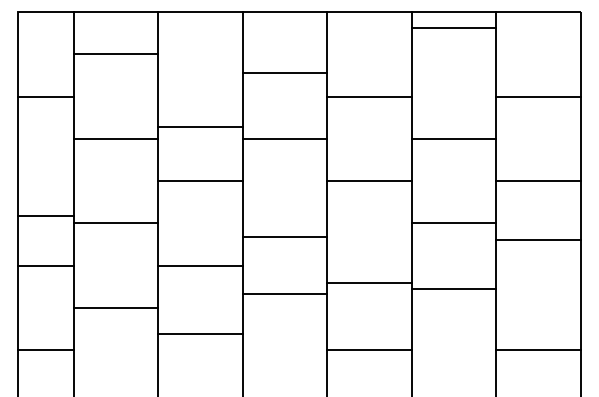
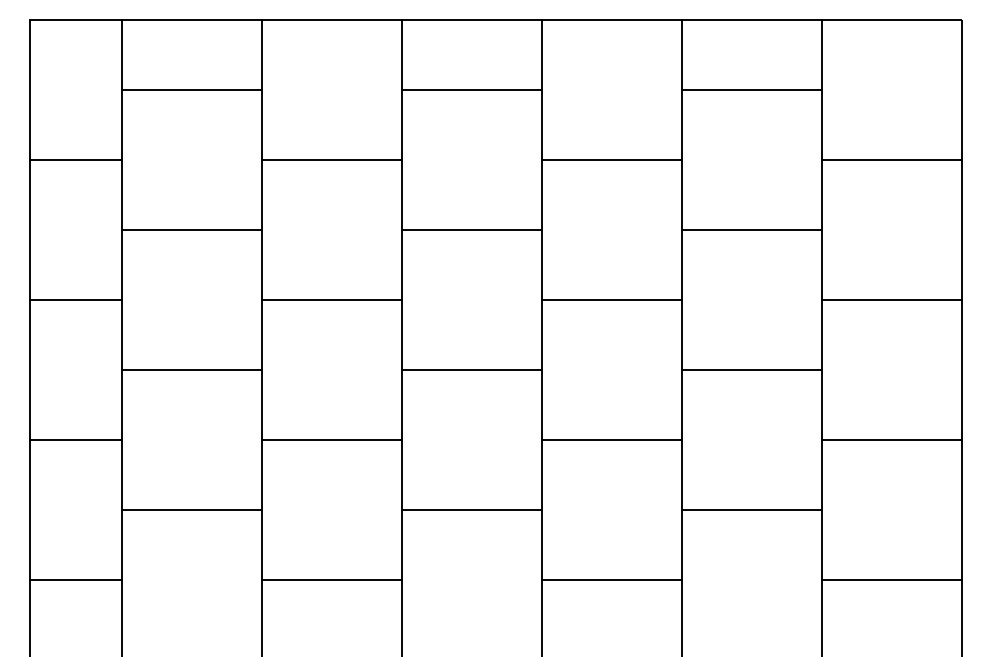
line: (453, 28) -> (750, 90), moved
line: (284, 73) -> (471, 90), moved
line: (200, 126) -> (332, 159), moved
line: (45, 216) -> (75, 300), moved
line: (284, 237) -> (471, 369), moved
line: (538, 239) -> (891, 439), moved
line: (369, 282) -> (611, 439), moved
line: (453, 288) -> (750, 508), moved
line: (284, 293) -> (471, 508), moved
line: (200, 334) -> (332, 580), moved

